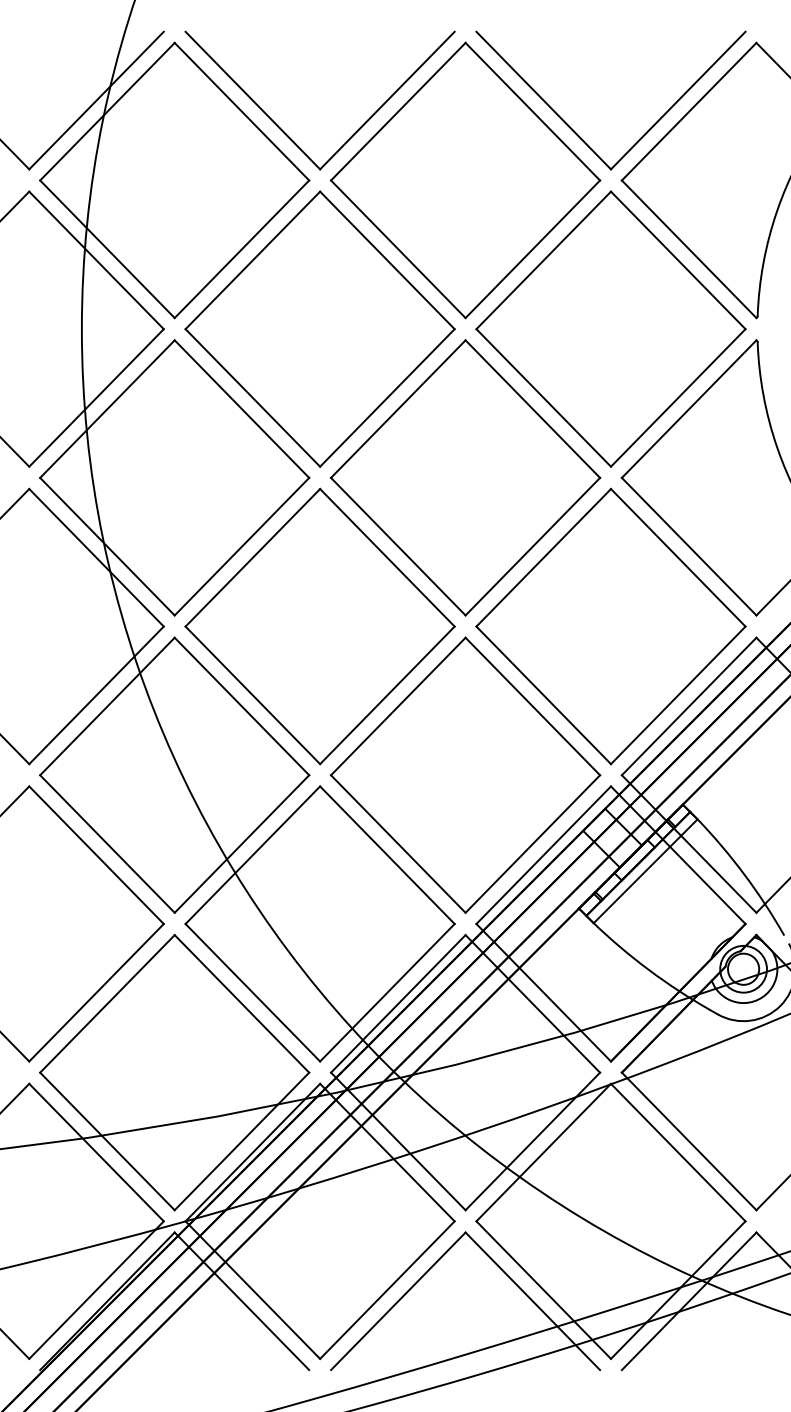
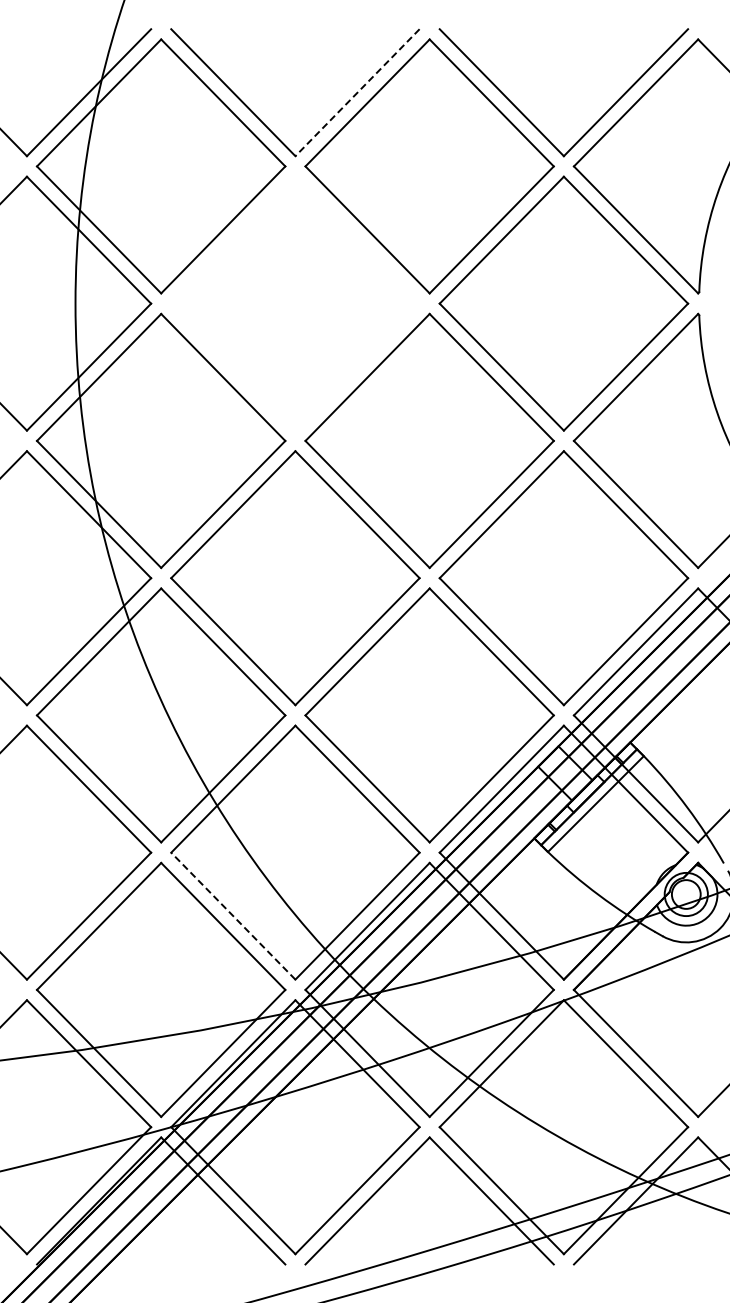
line: (387, 100) -> (357, 92), solid -> dashed
part: (320, 328) -> (295, 303), removed
line: (253, 993) -> (233, 916), solid -> dashed

